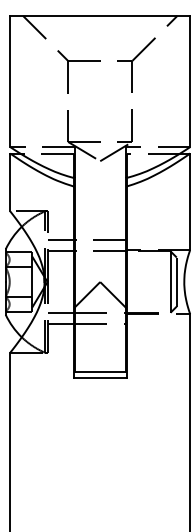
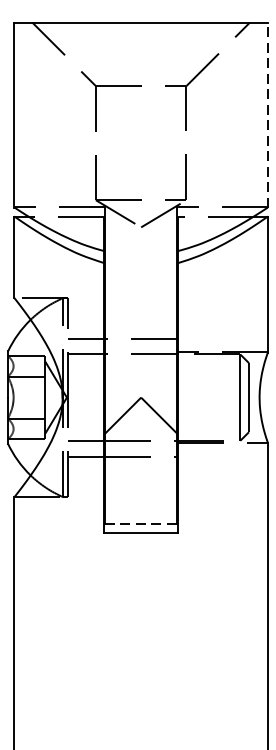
line: (190, 81) -> (268, 115), solid -> dashed
line: (100, 372) -> (141, 525), solid -> dashed

